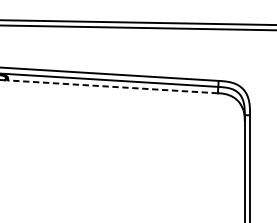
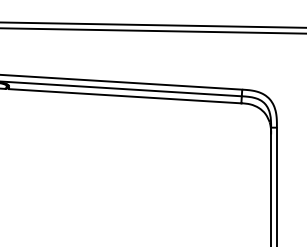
line: (112, 87) -> (124, 96), dashed -> solid

